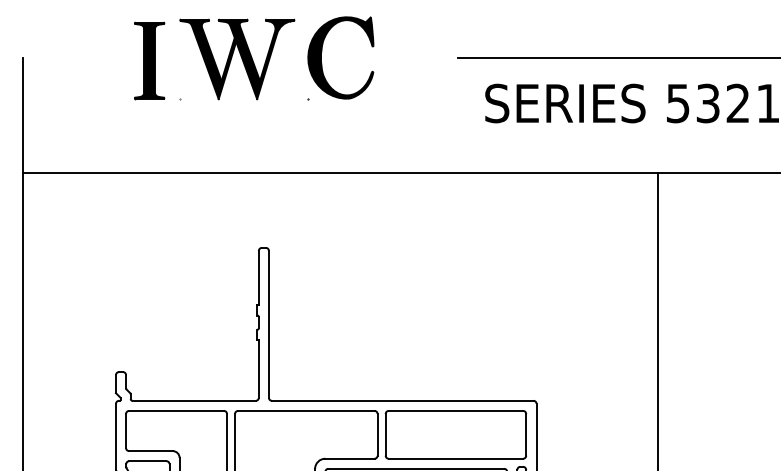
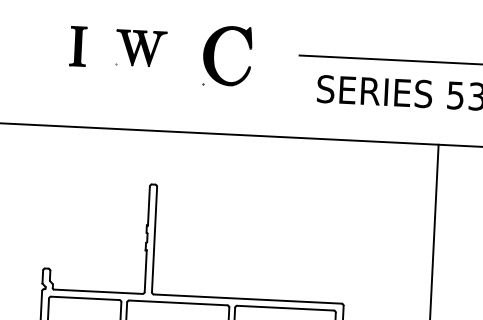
part: (237, 59) -> (141, 48), size x0.6
part: (149, 60) -> (78, 46), size x0.7
part: (322, 63) -> (214, 59), moved

